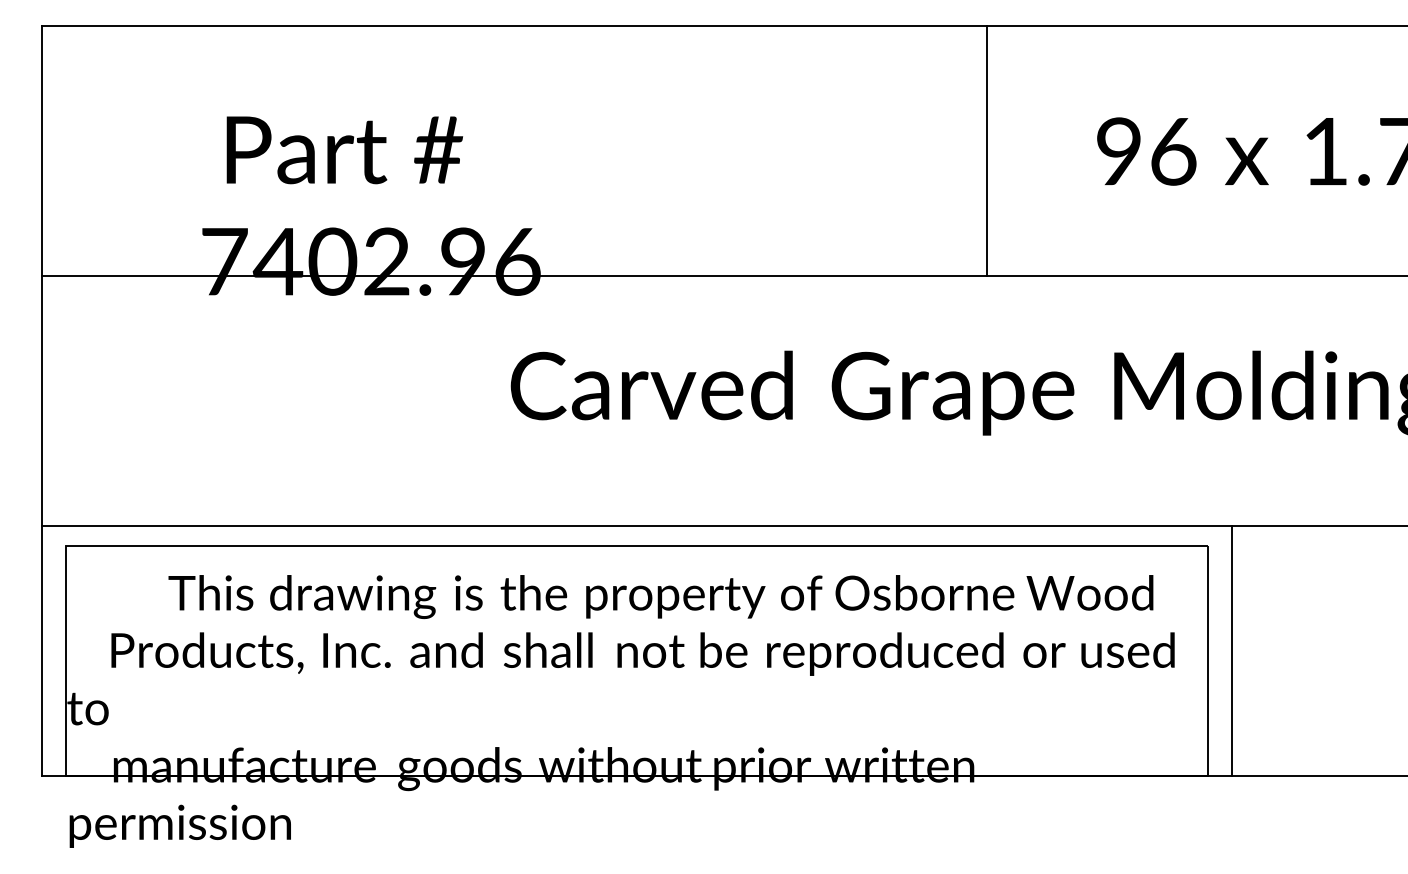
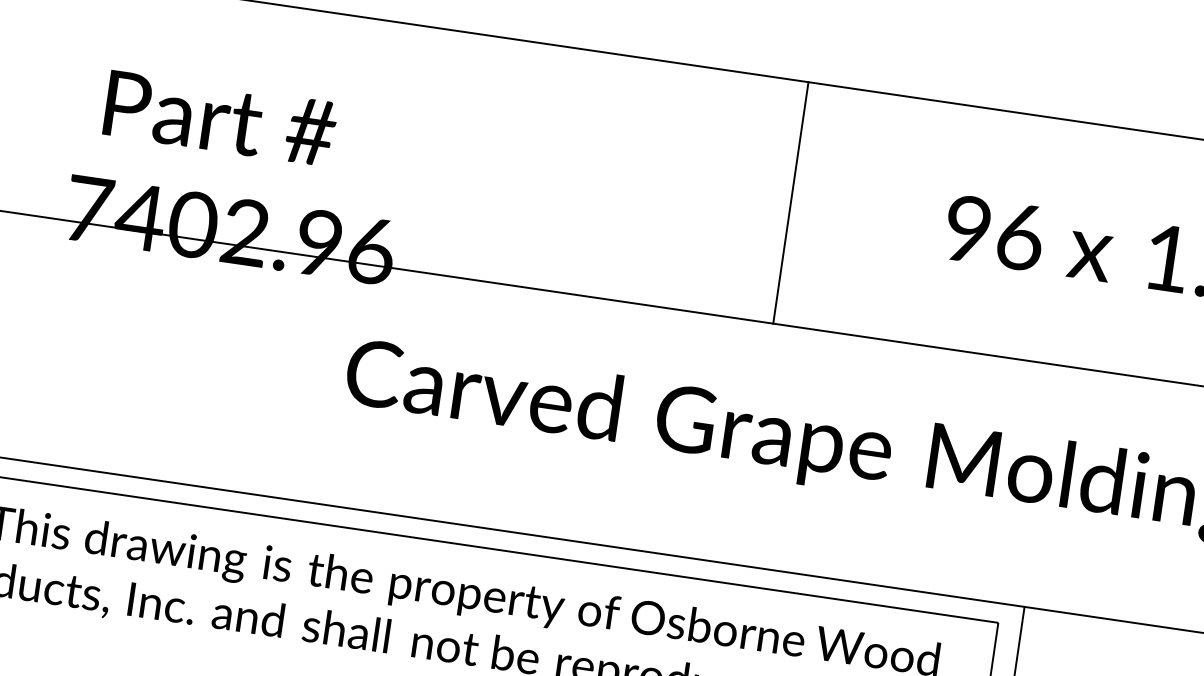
line: (986, 151) -> (790, 203), moved

